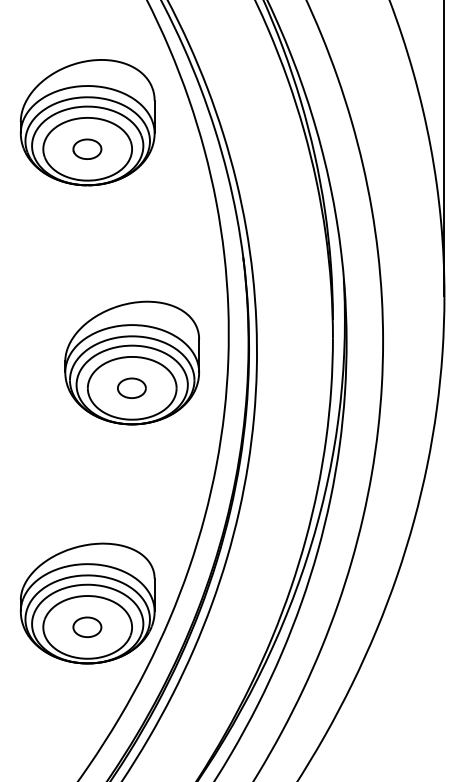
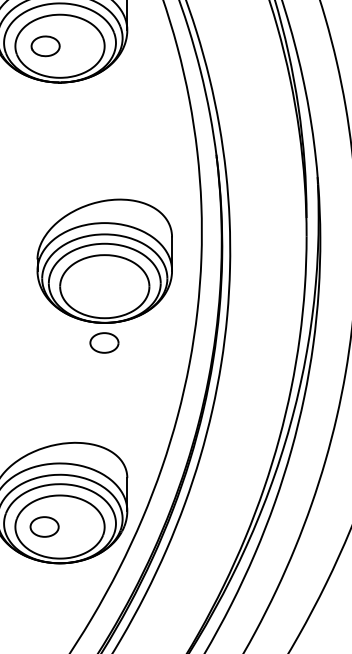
part: (87, 148) -> (45, 45), moved
part: (131, 387) -> (104, 342), moved
part: (87, 626) -> (44, 526), moved

